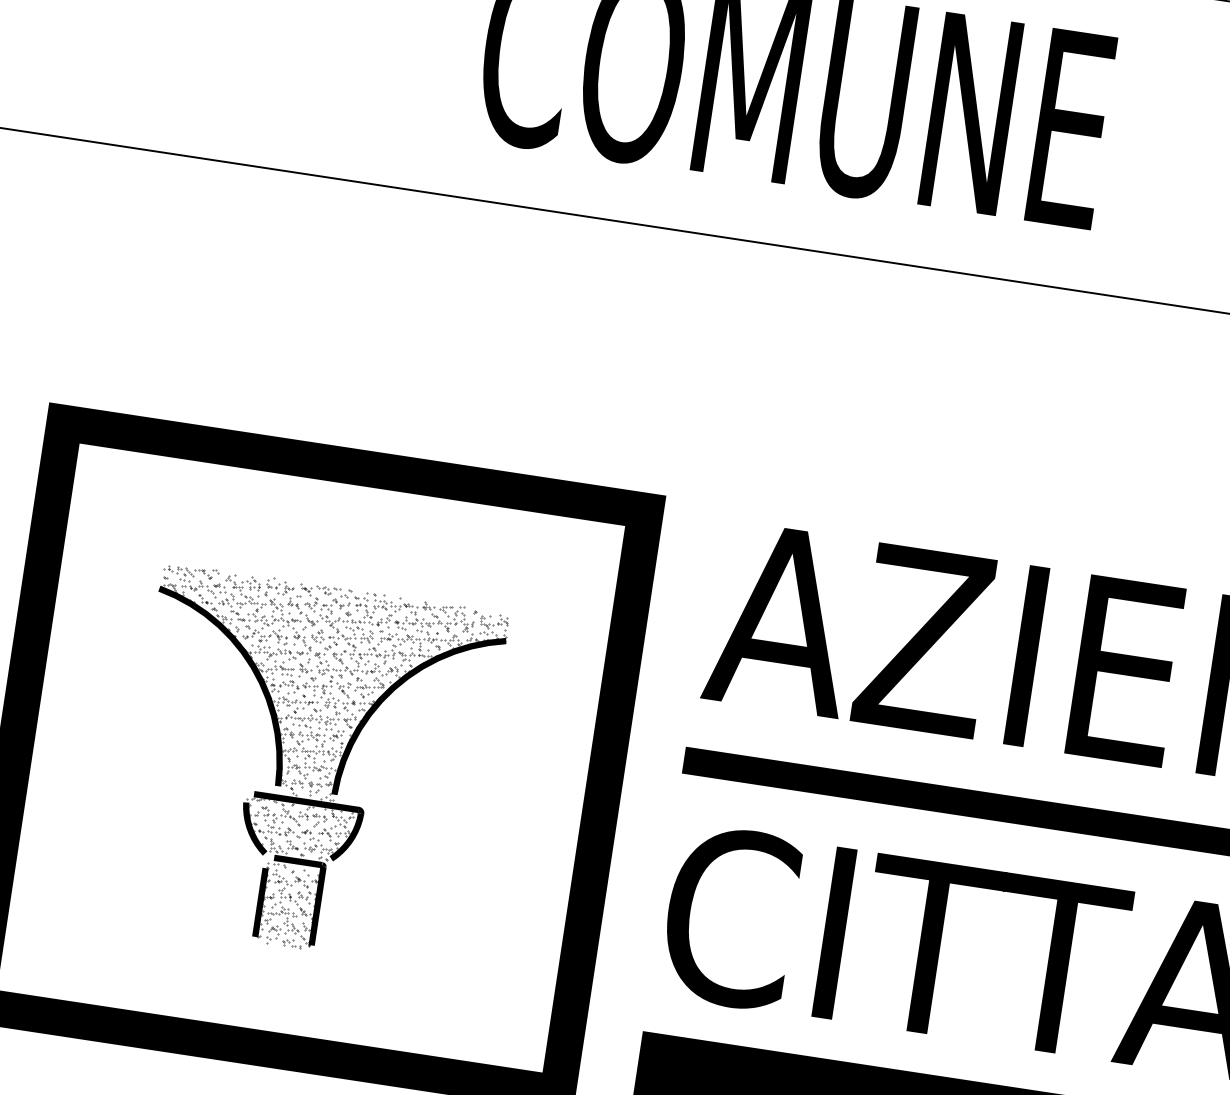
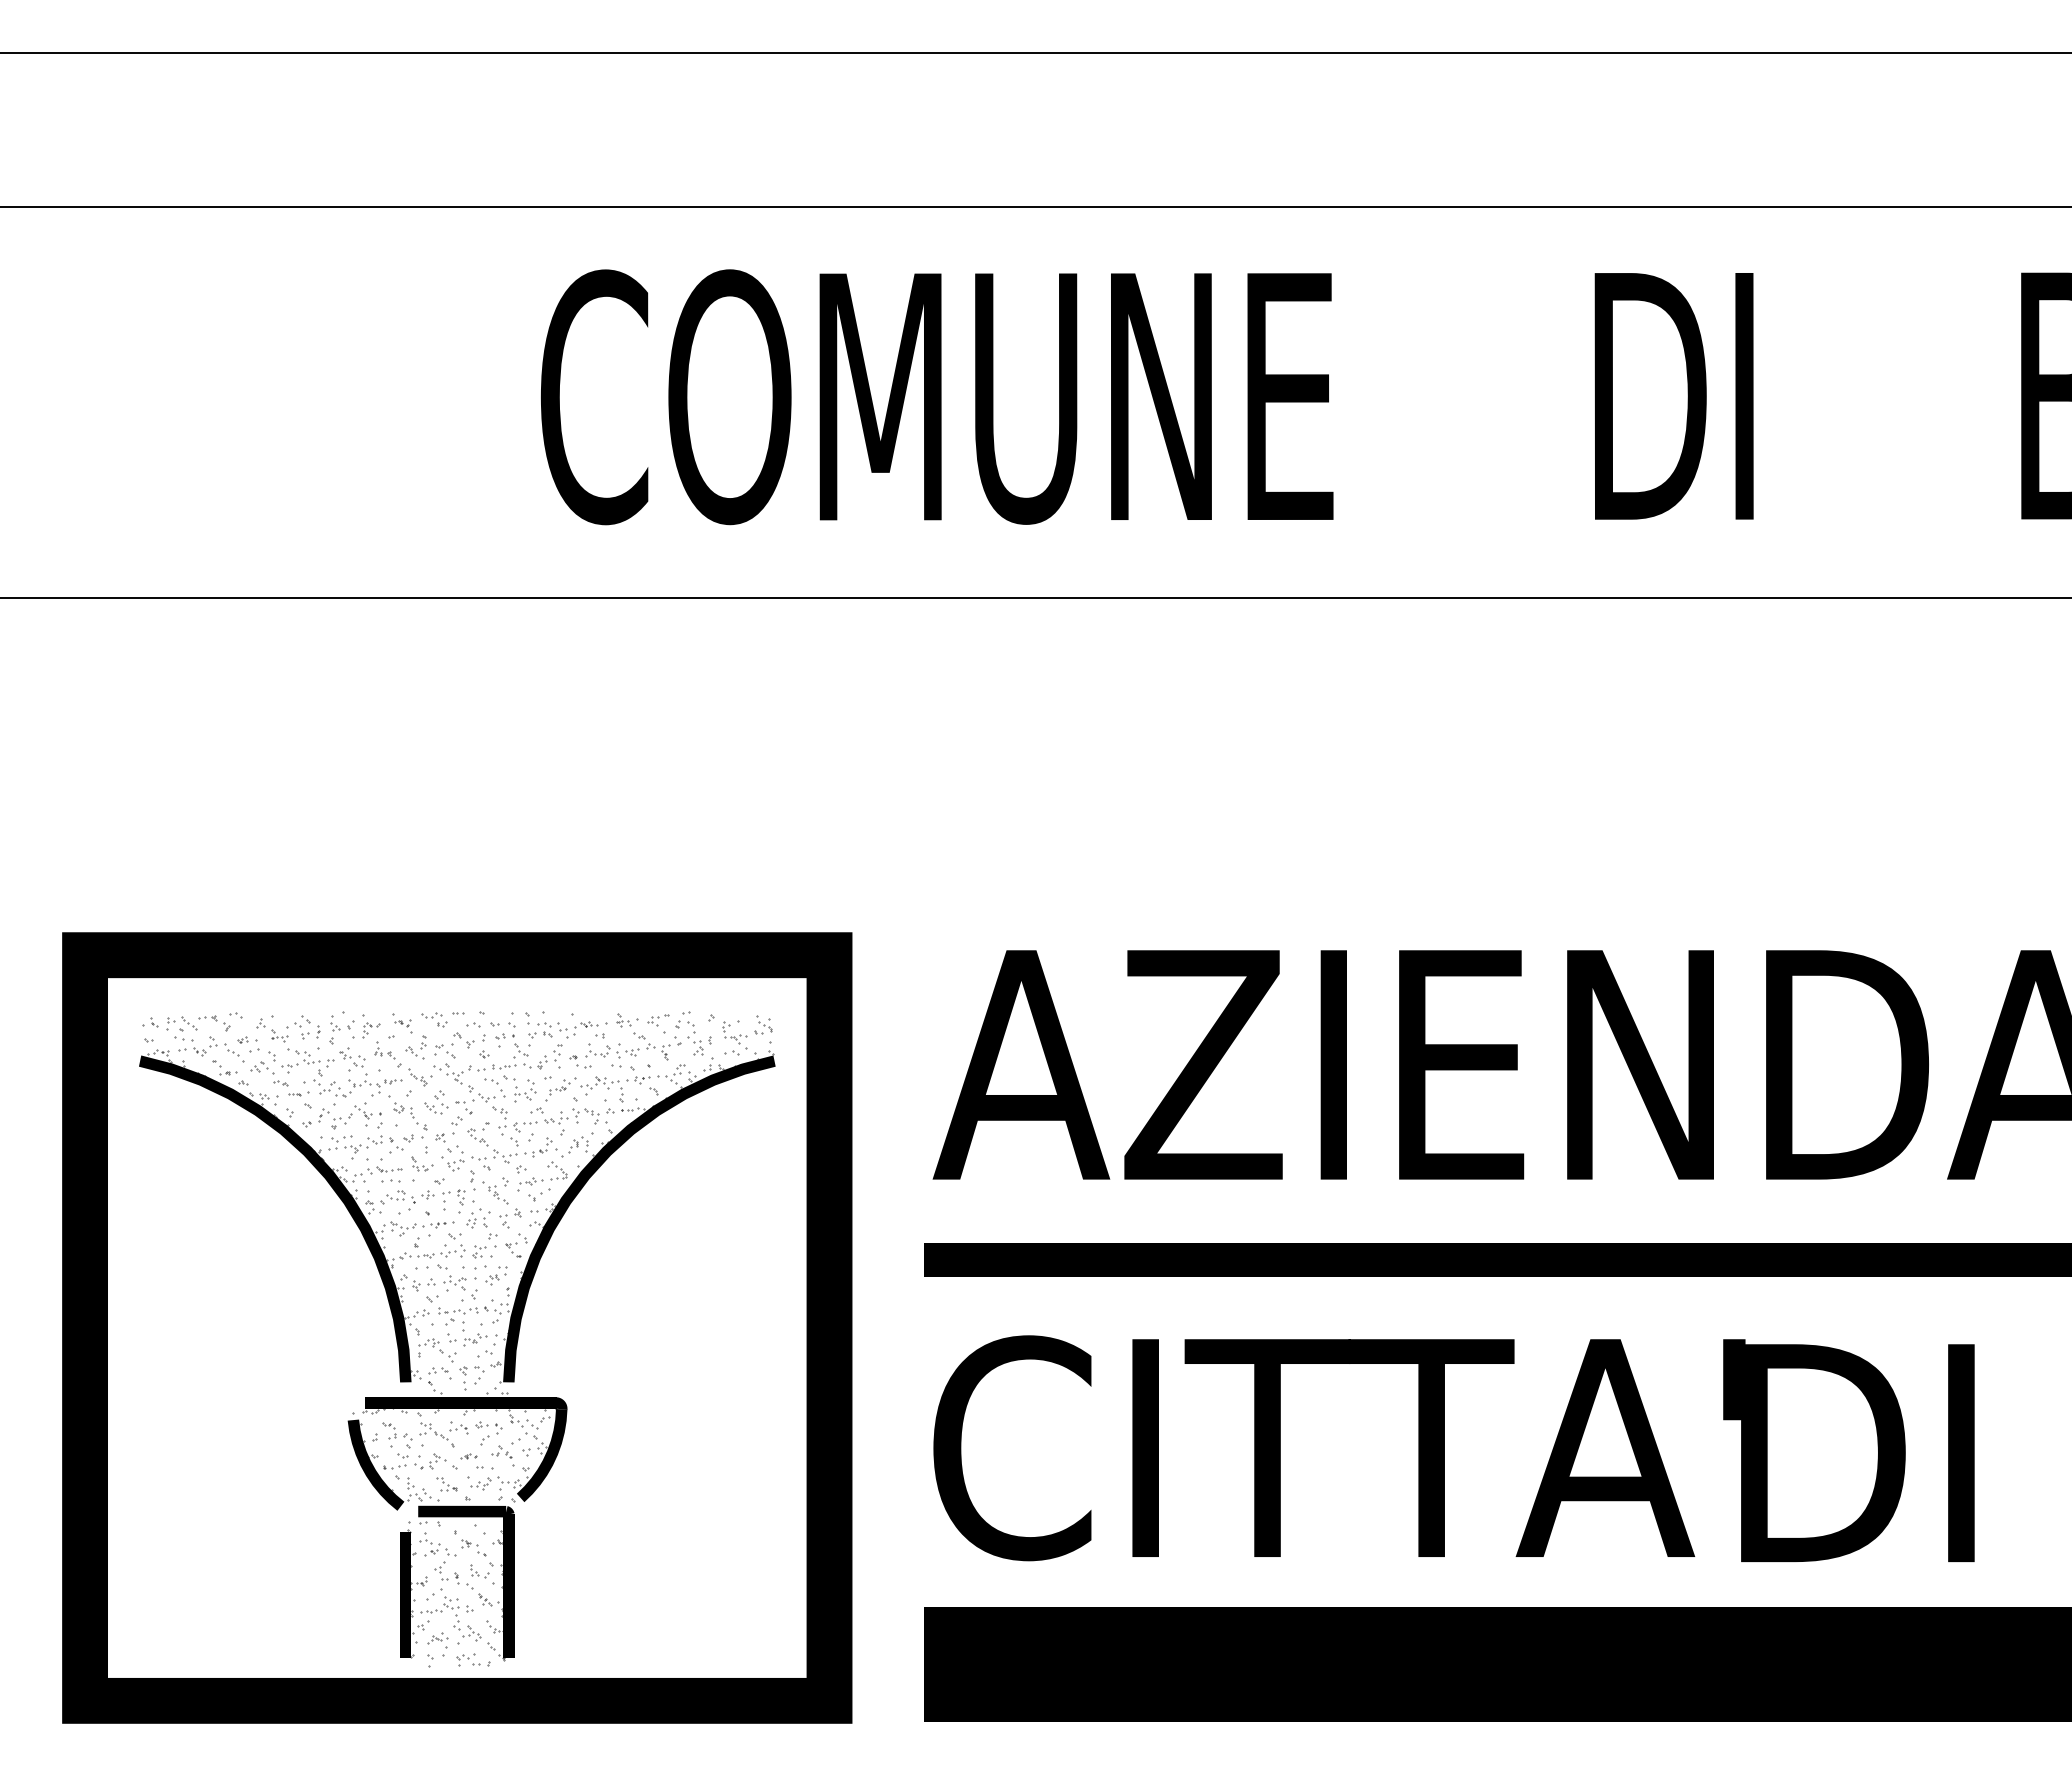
part: (309, 767) -> (457, 1339), size x1.43

